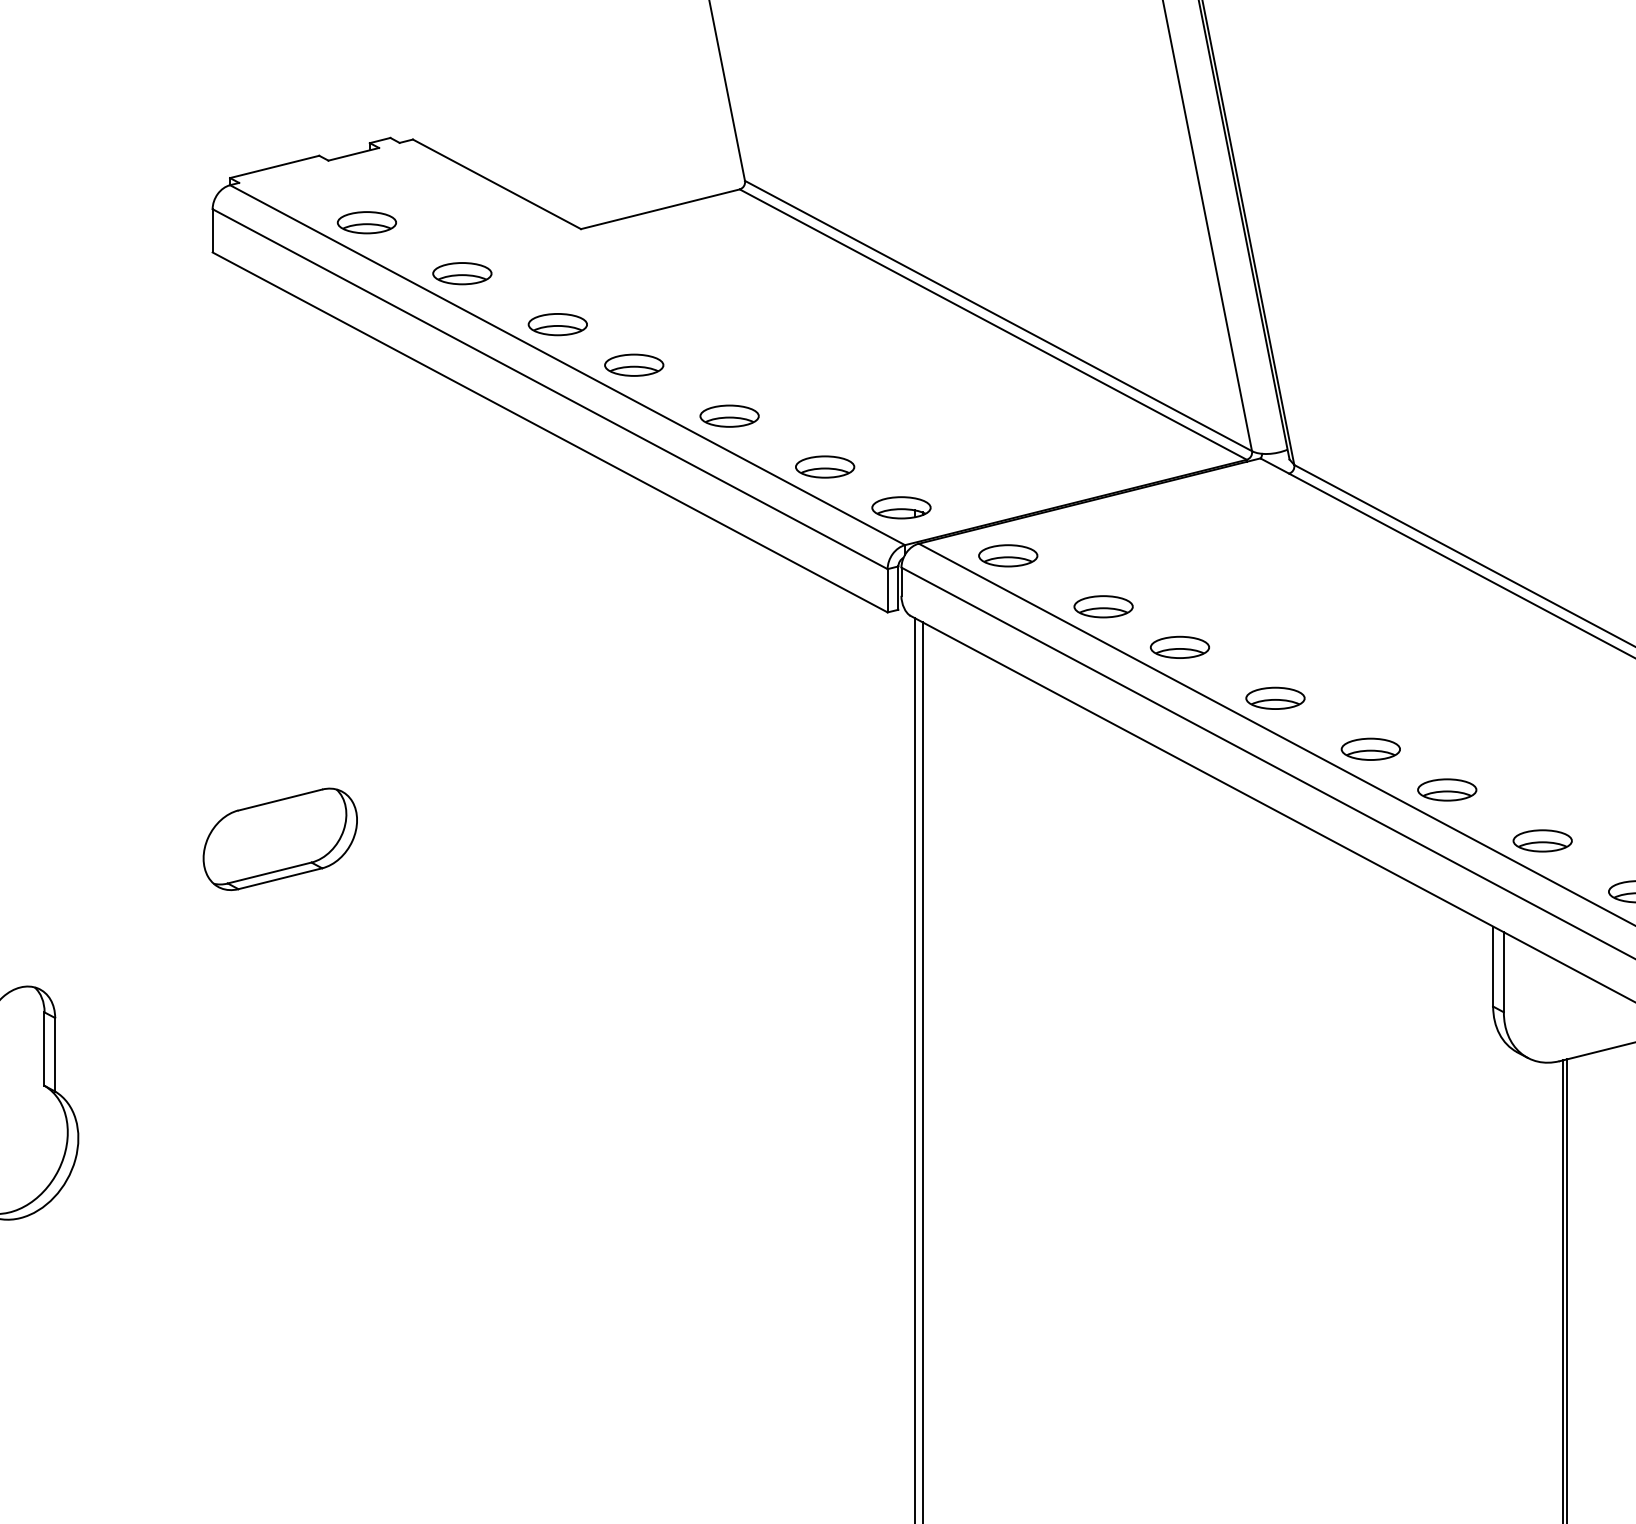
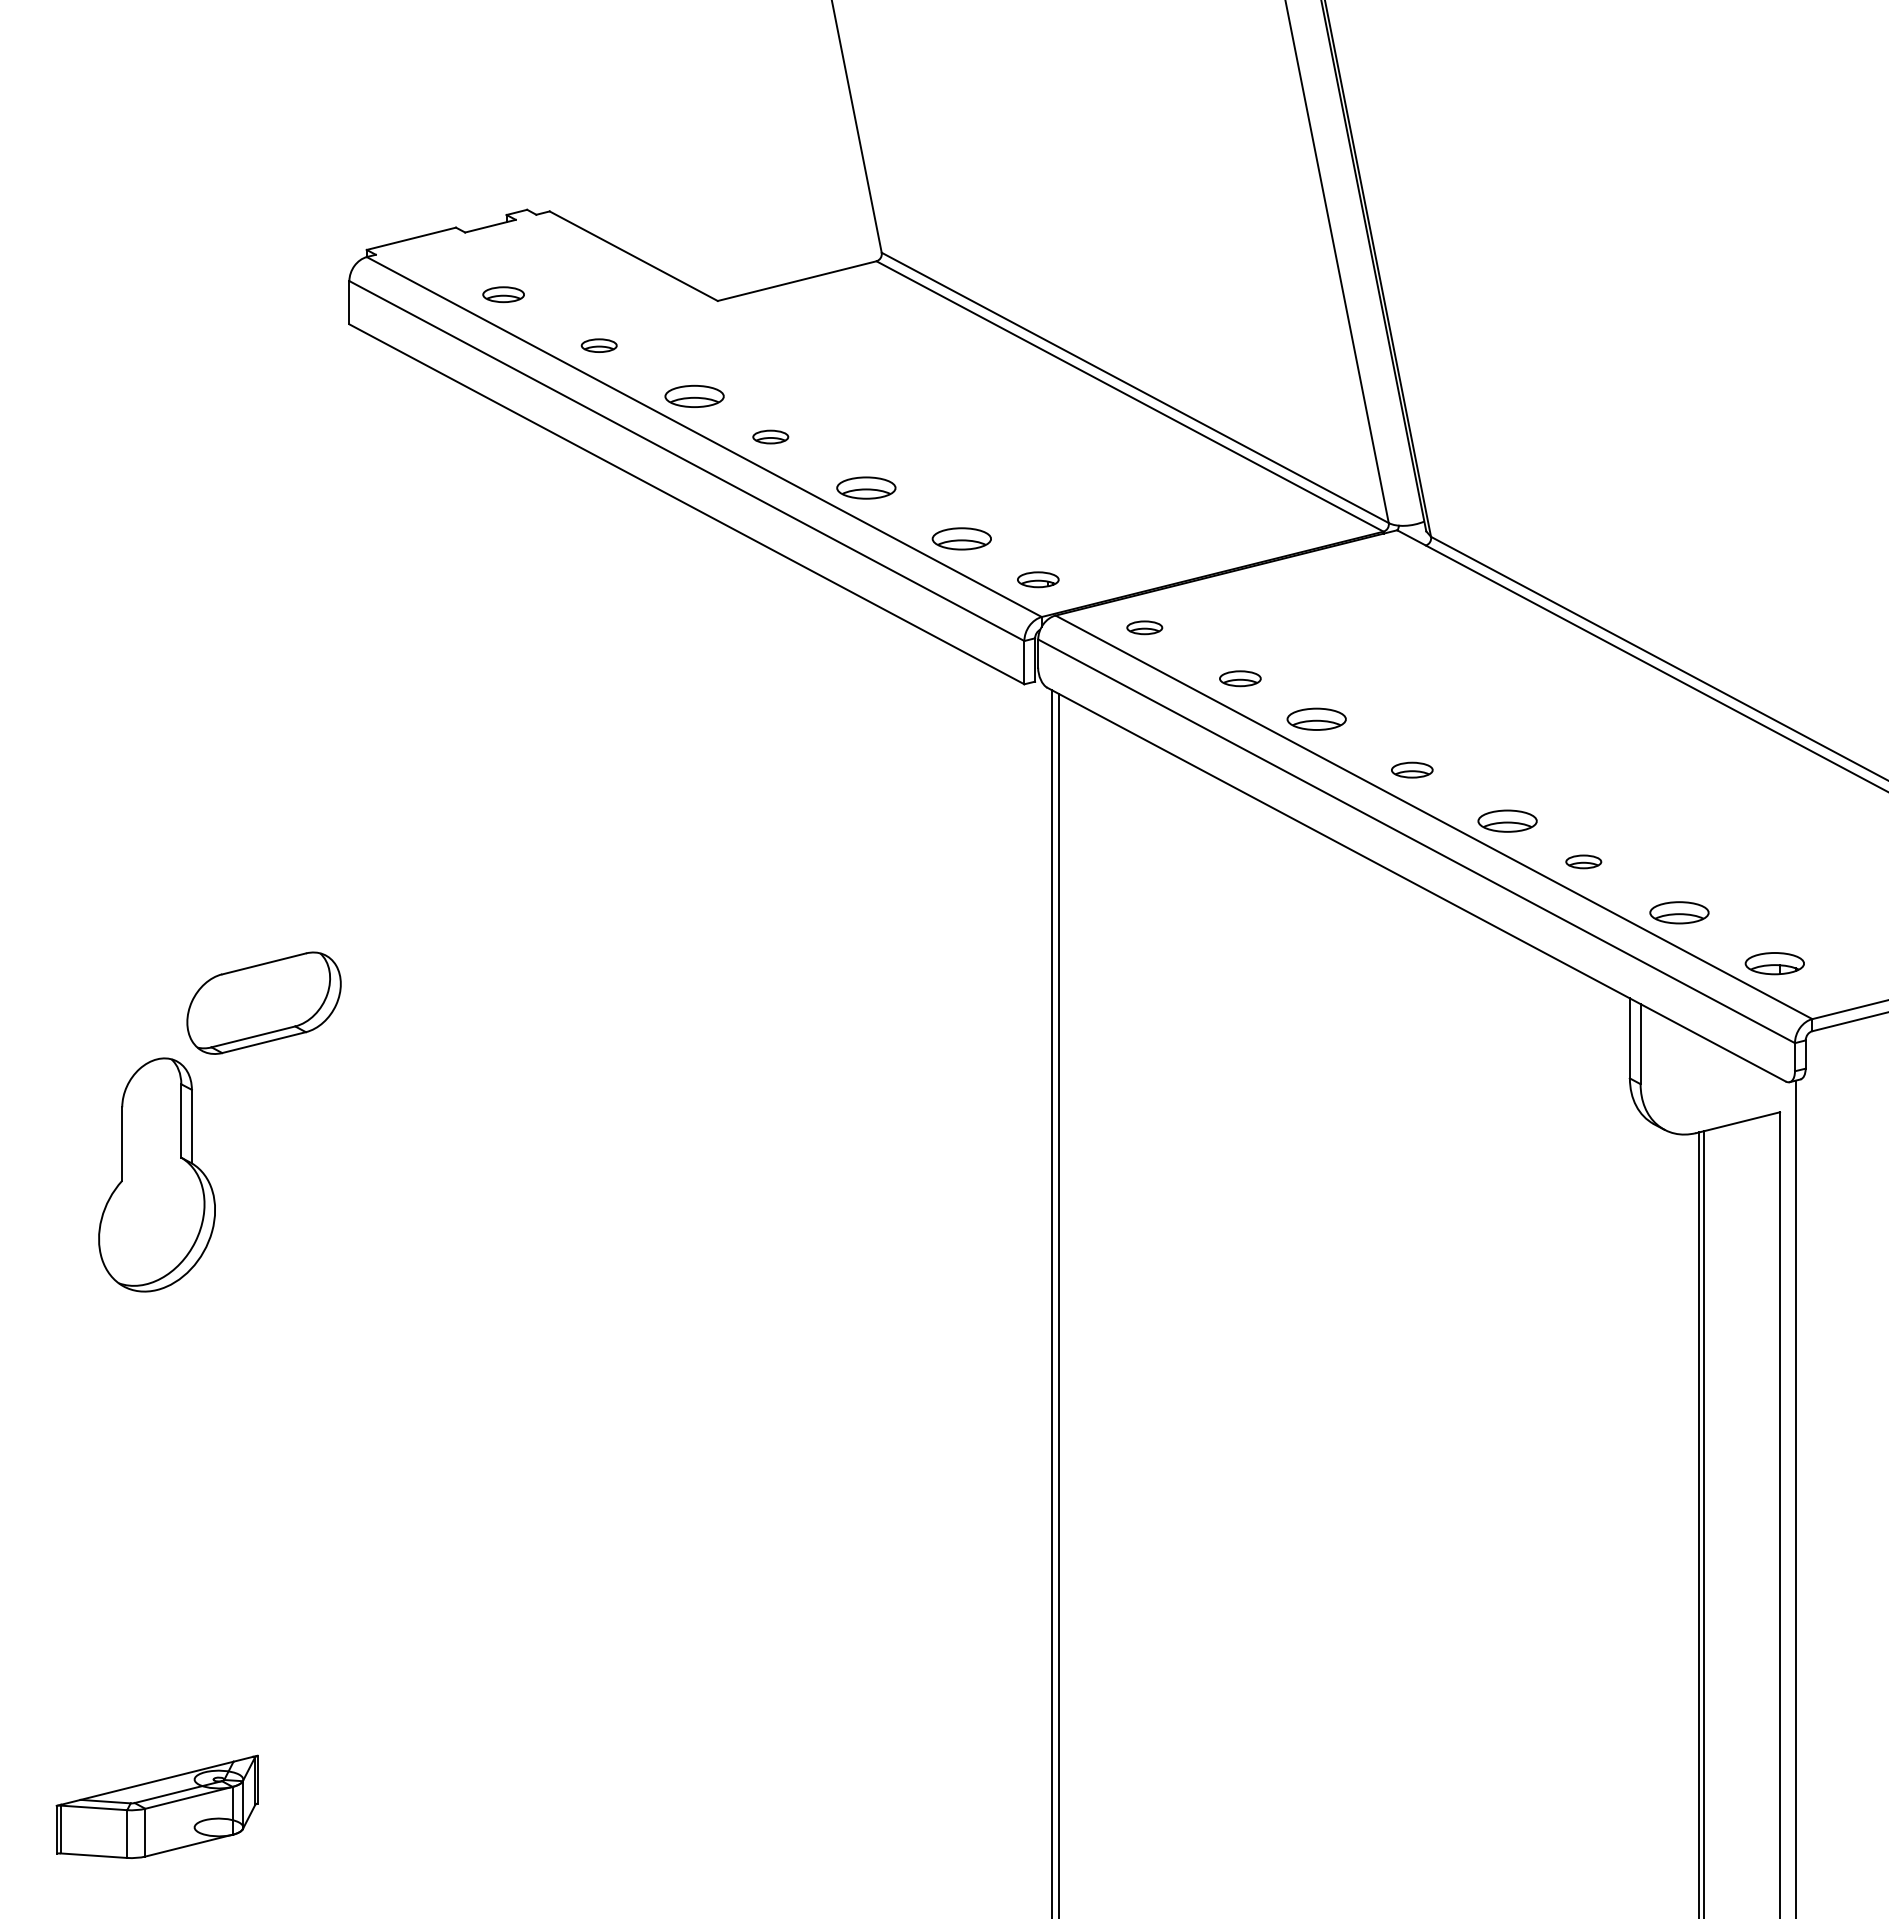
part: (366, 222) -> (503, 294), size x0.7
part: (462, 273) -> (599, 345), size x0.6
part: (633, 364) -> (770, 436), size x0.6
part: (901, 507) -> (1038, 579), size x0.7
part: (1007, 555) -> (1144, 627), size x0.6
part: (1103, 606) -> (1240, 678), size x0.7
part: (1275, 697) -> (1412, 769), size x0.7
part: (1446, 789) -> (1583, 861), size x0.6
part: (279, 838) -> (263, 1002), moved

